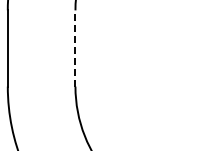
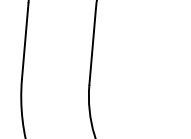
line: (75, 48) -> (92, 46), dashed -> solid

